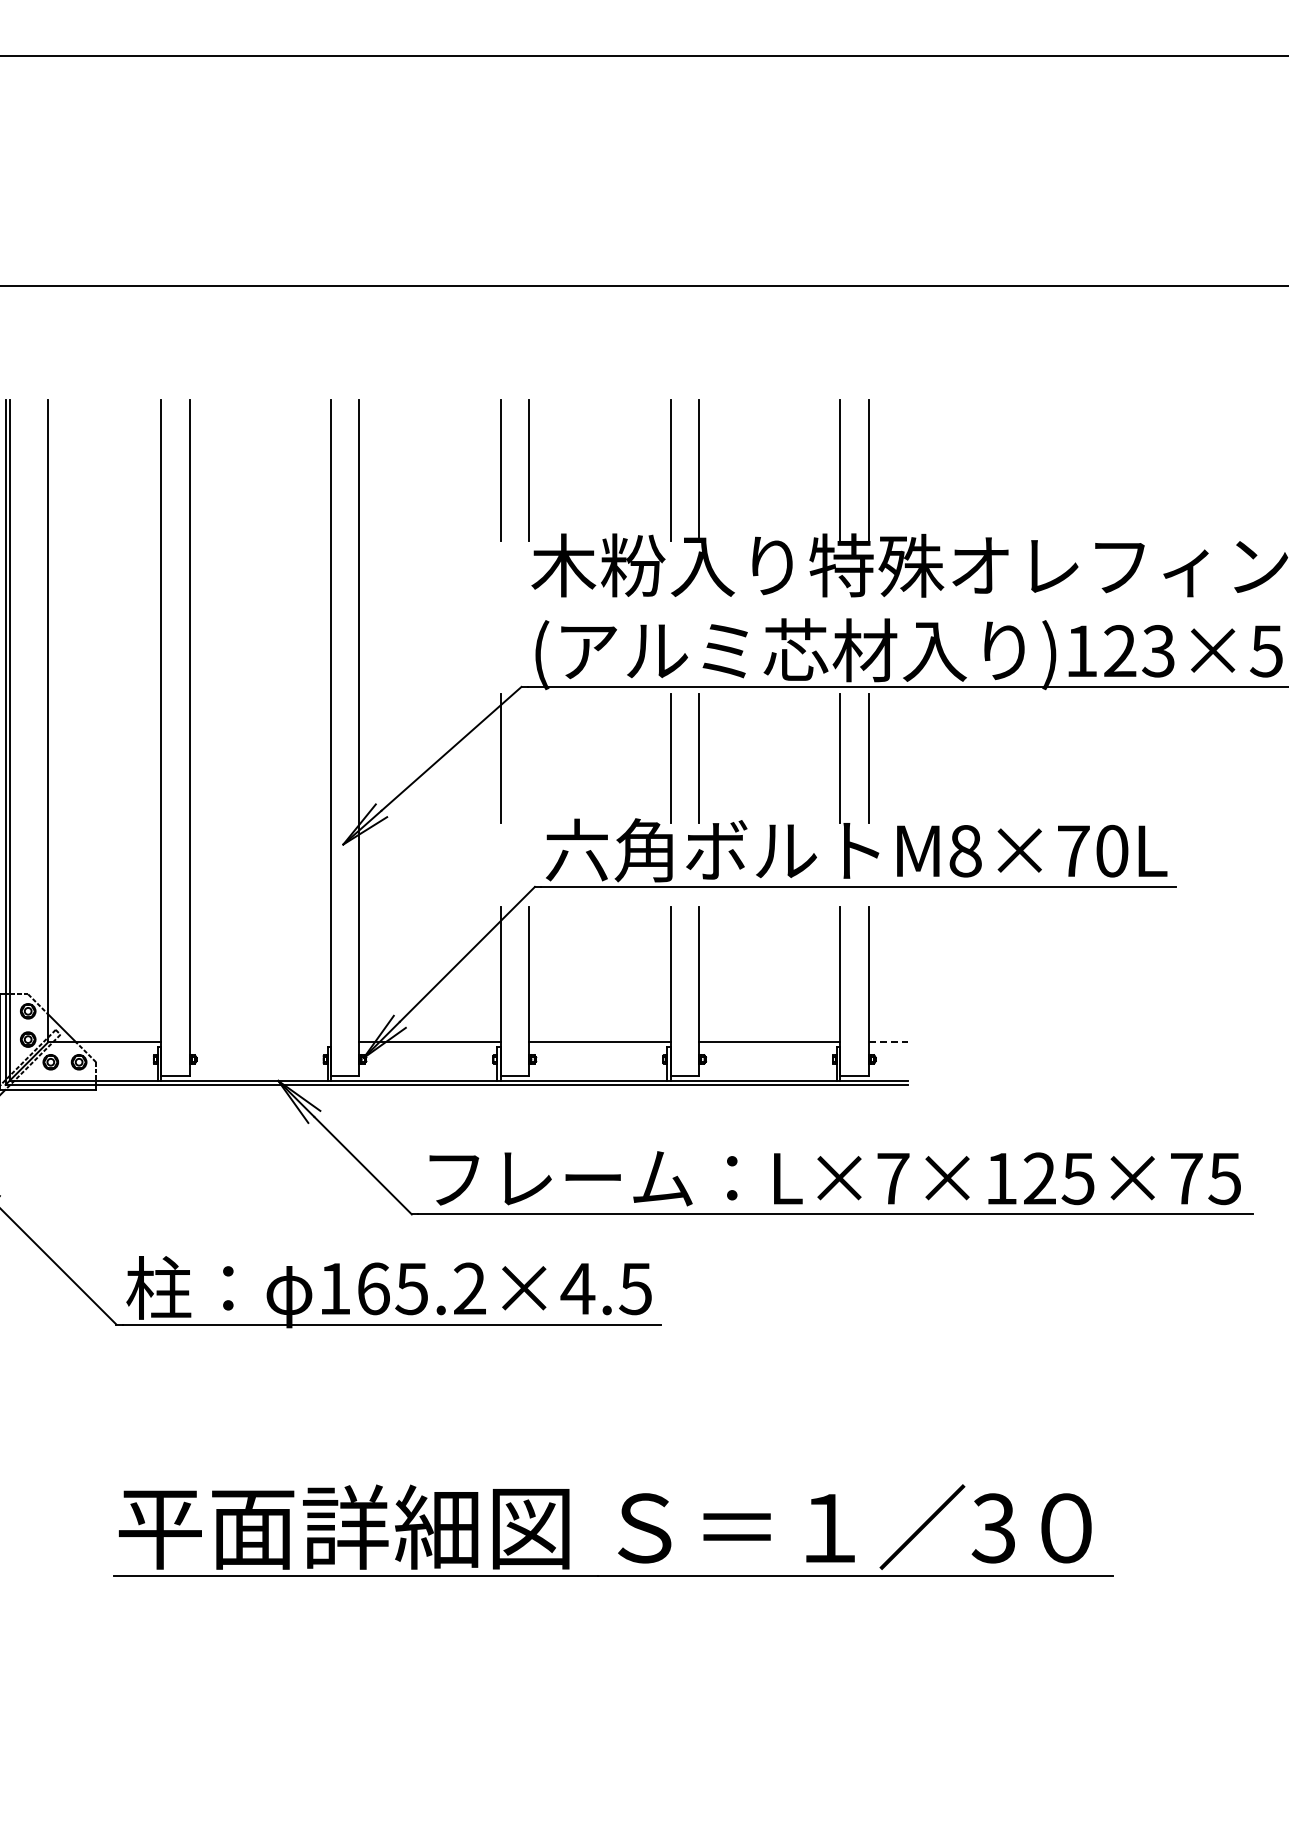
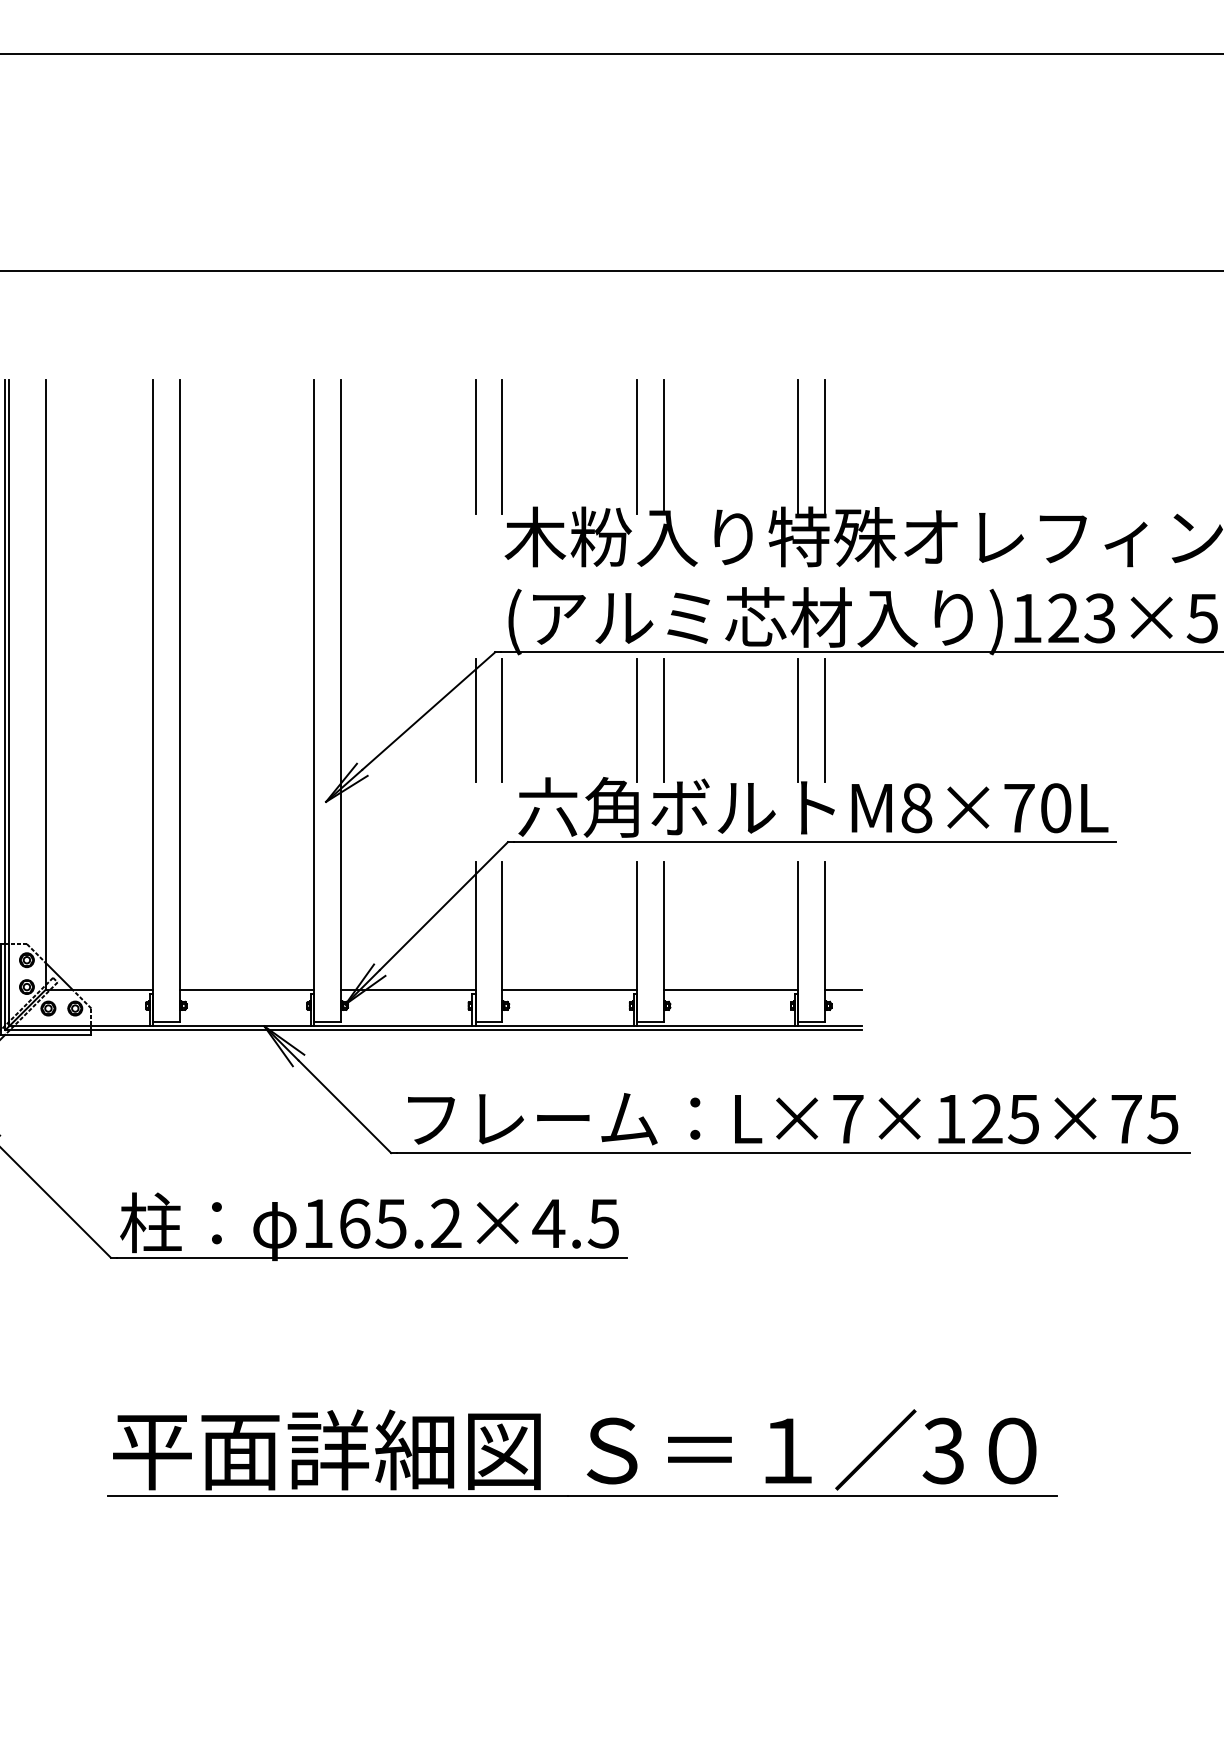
line: (529, 758) -> (502, 720), added
line: (260, 1042) -> (247, 989), added
line: (888, 1042) -> (843, 989), dashed -> solid

